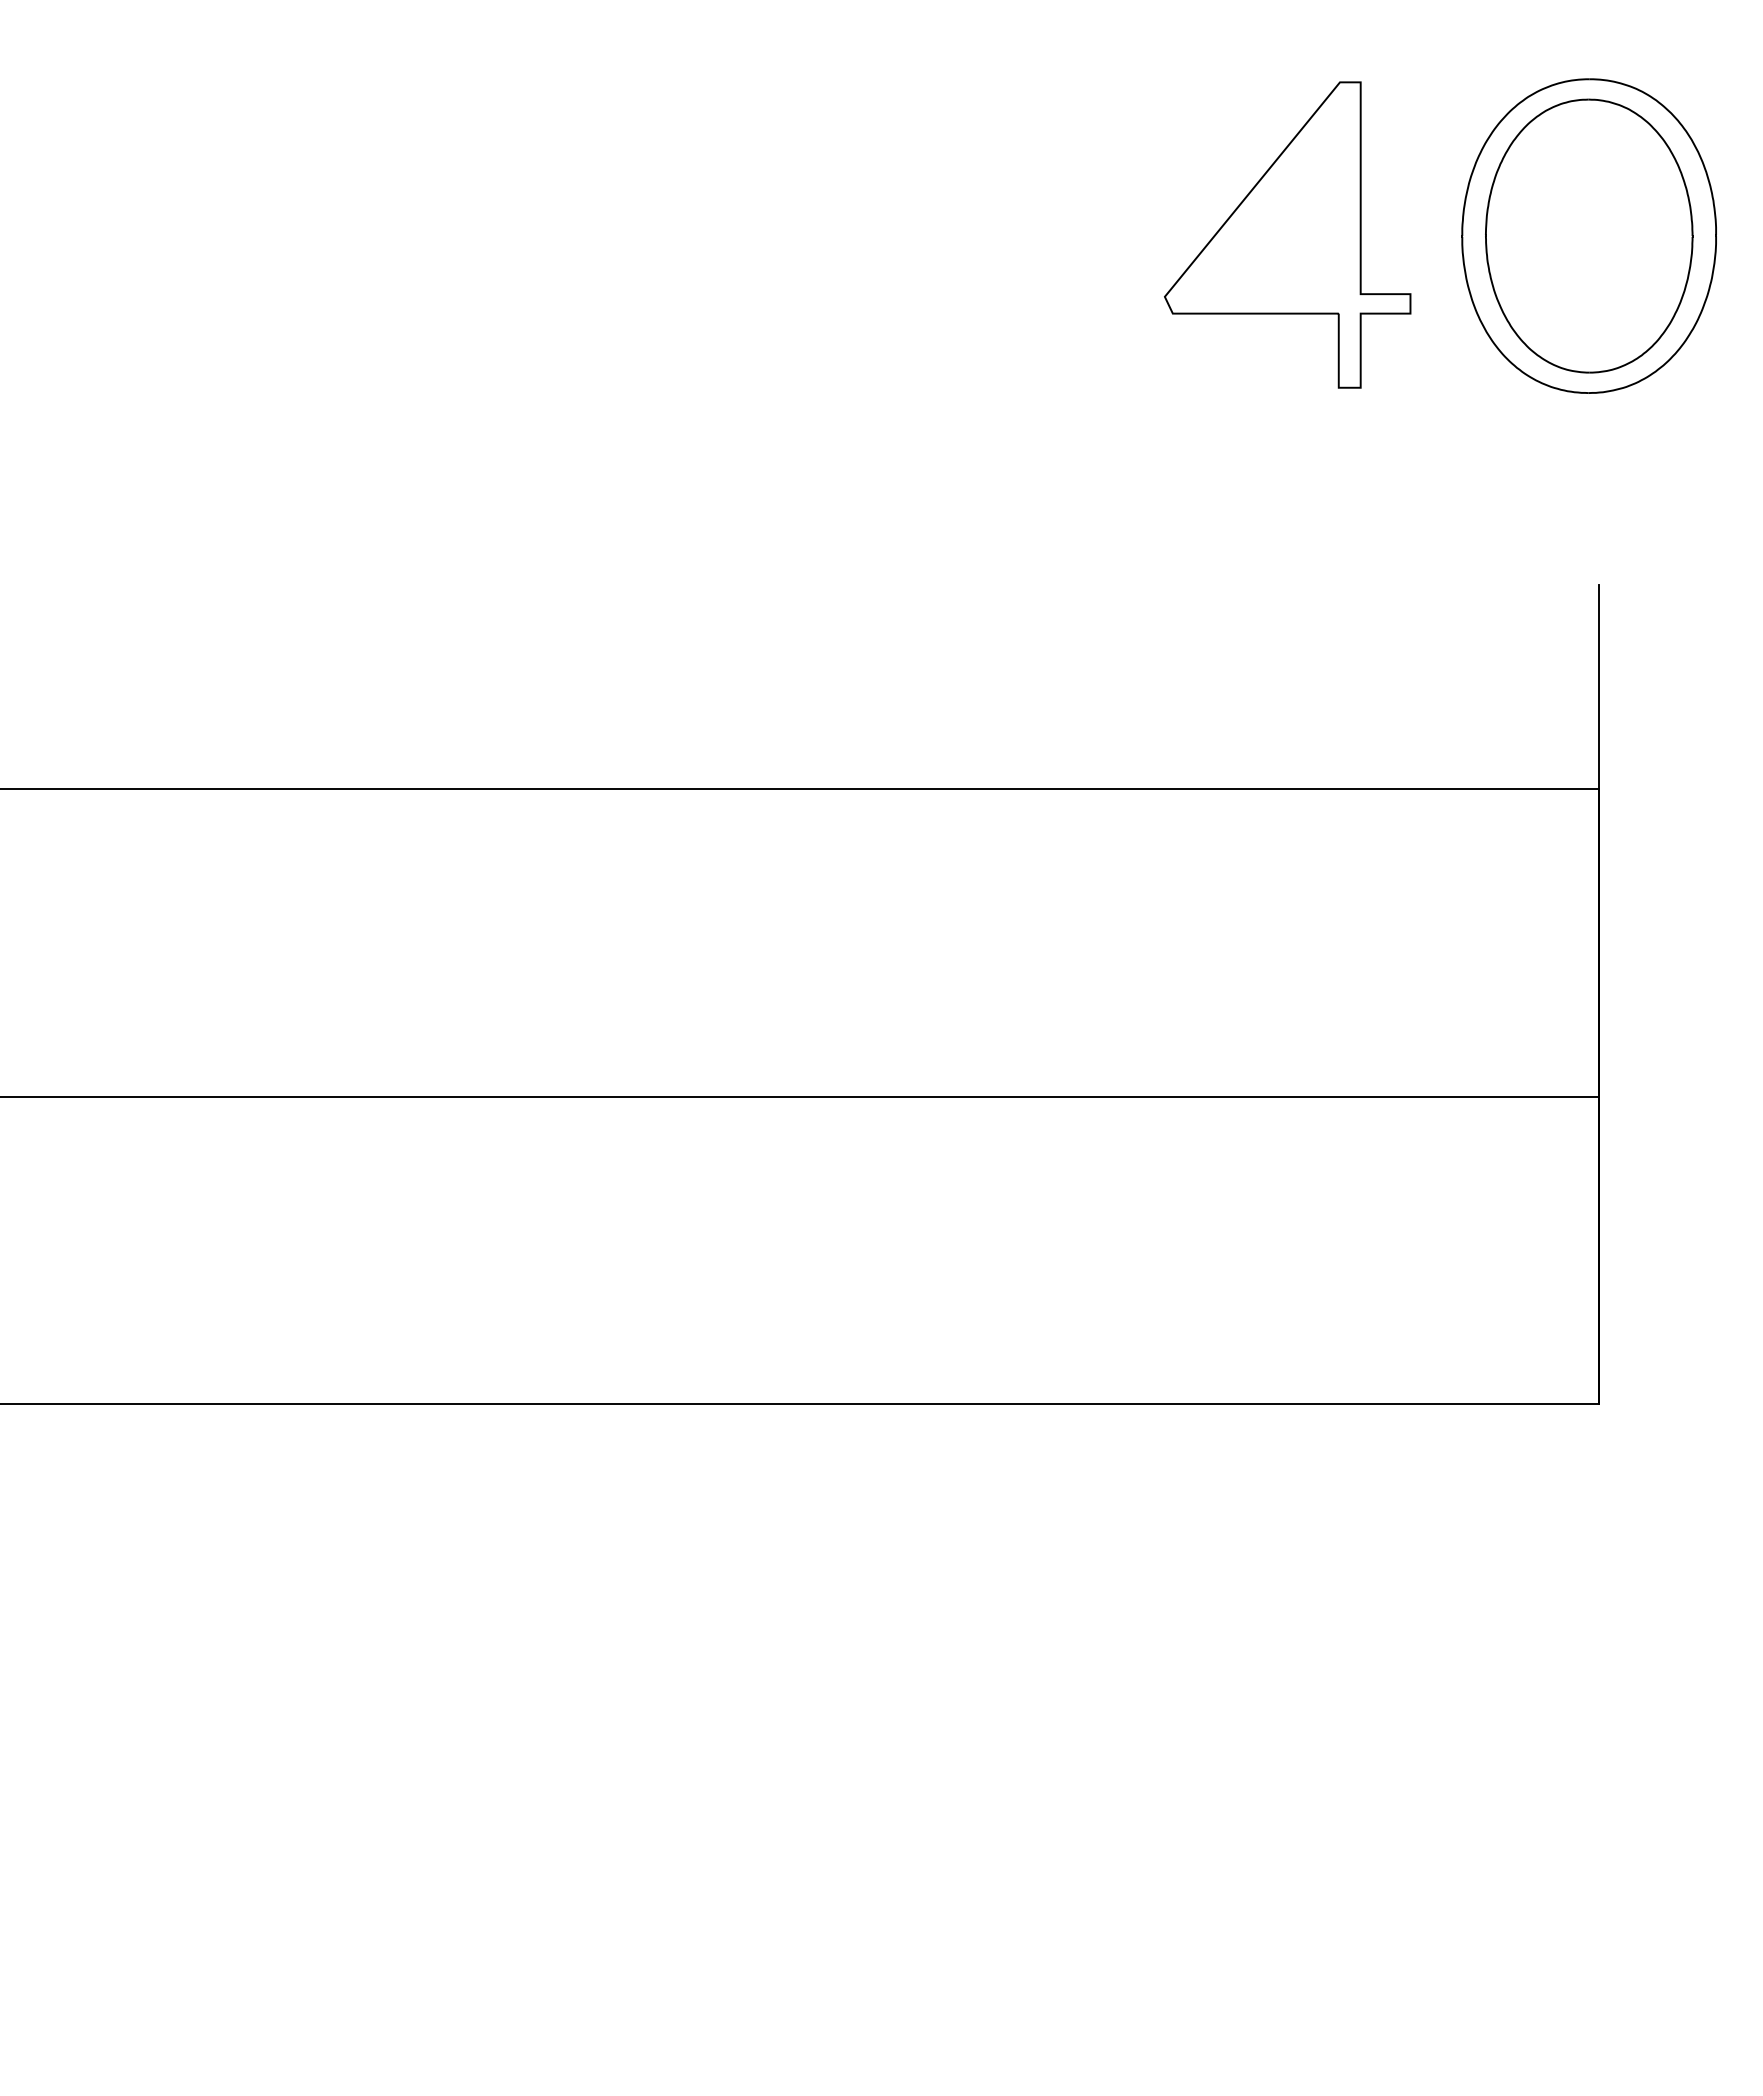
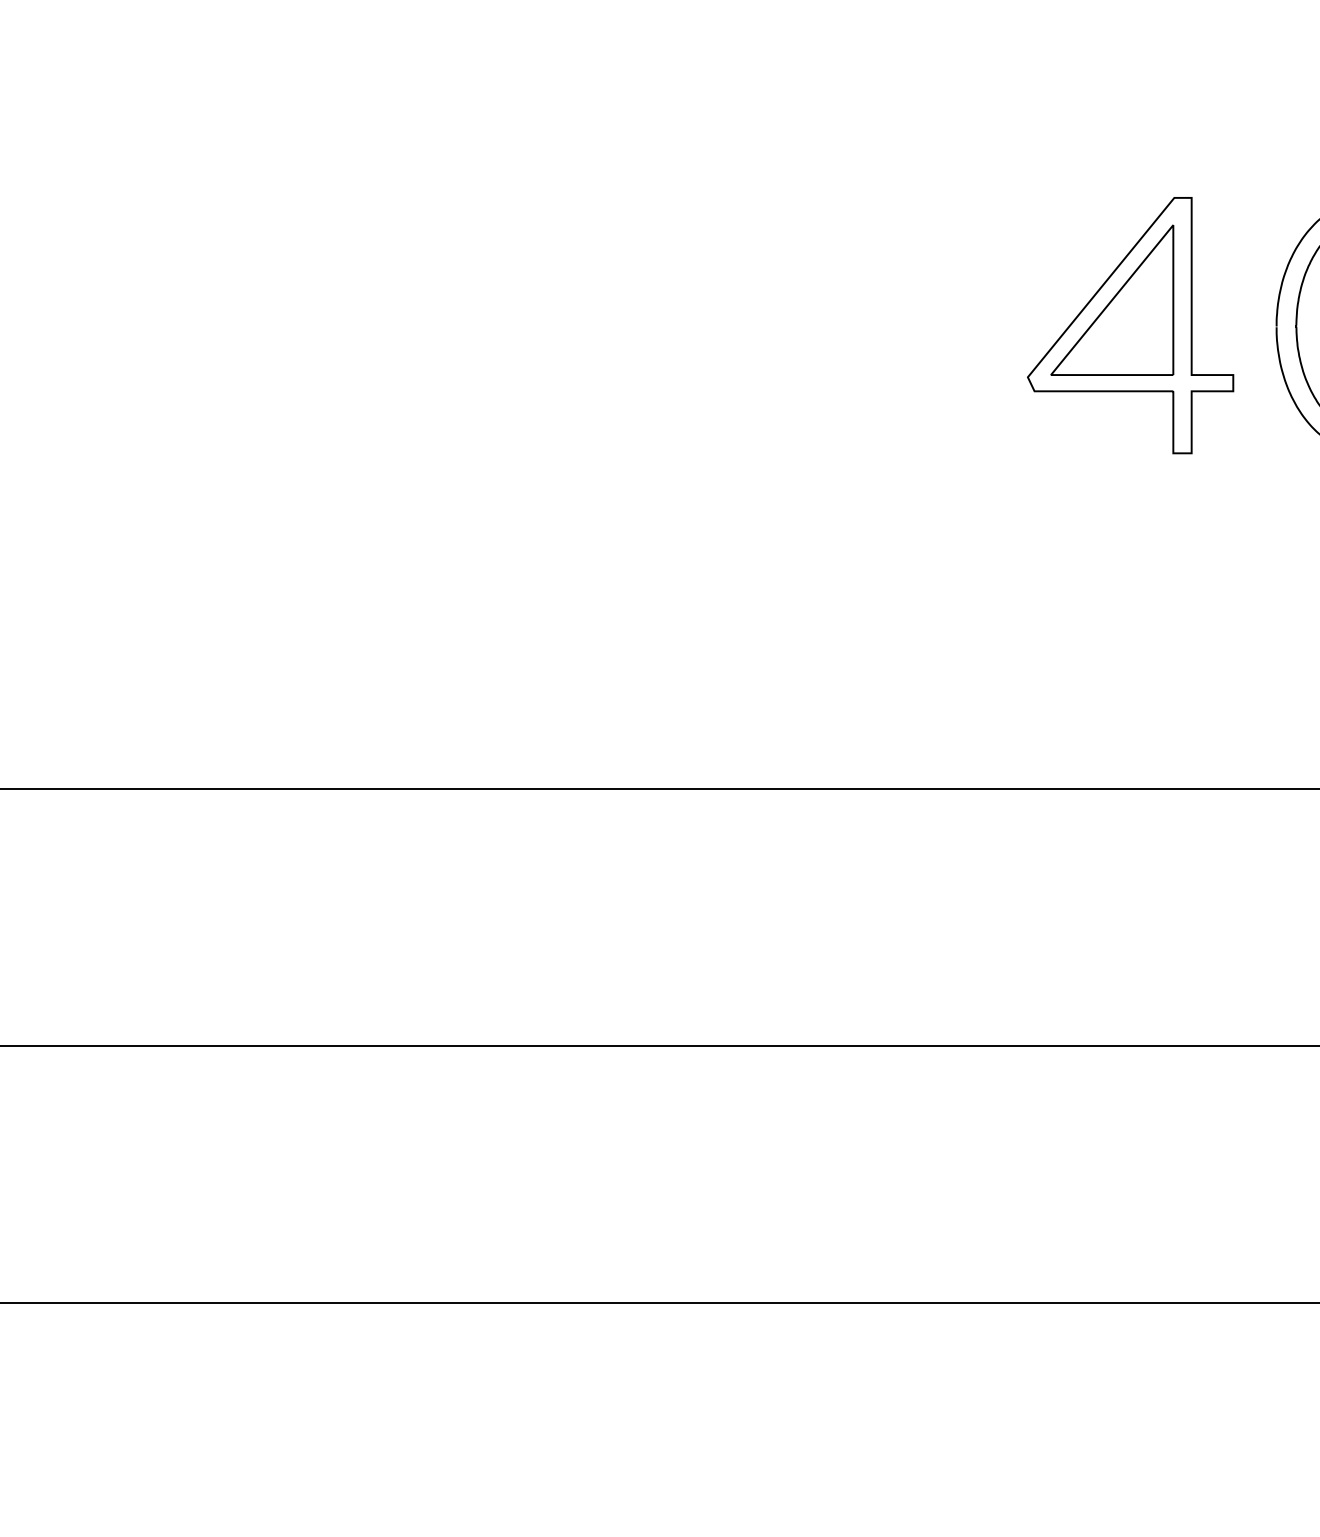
part: (1265, 204) -> (1112, 300), added

